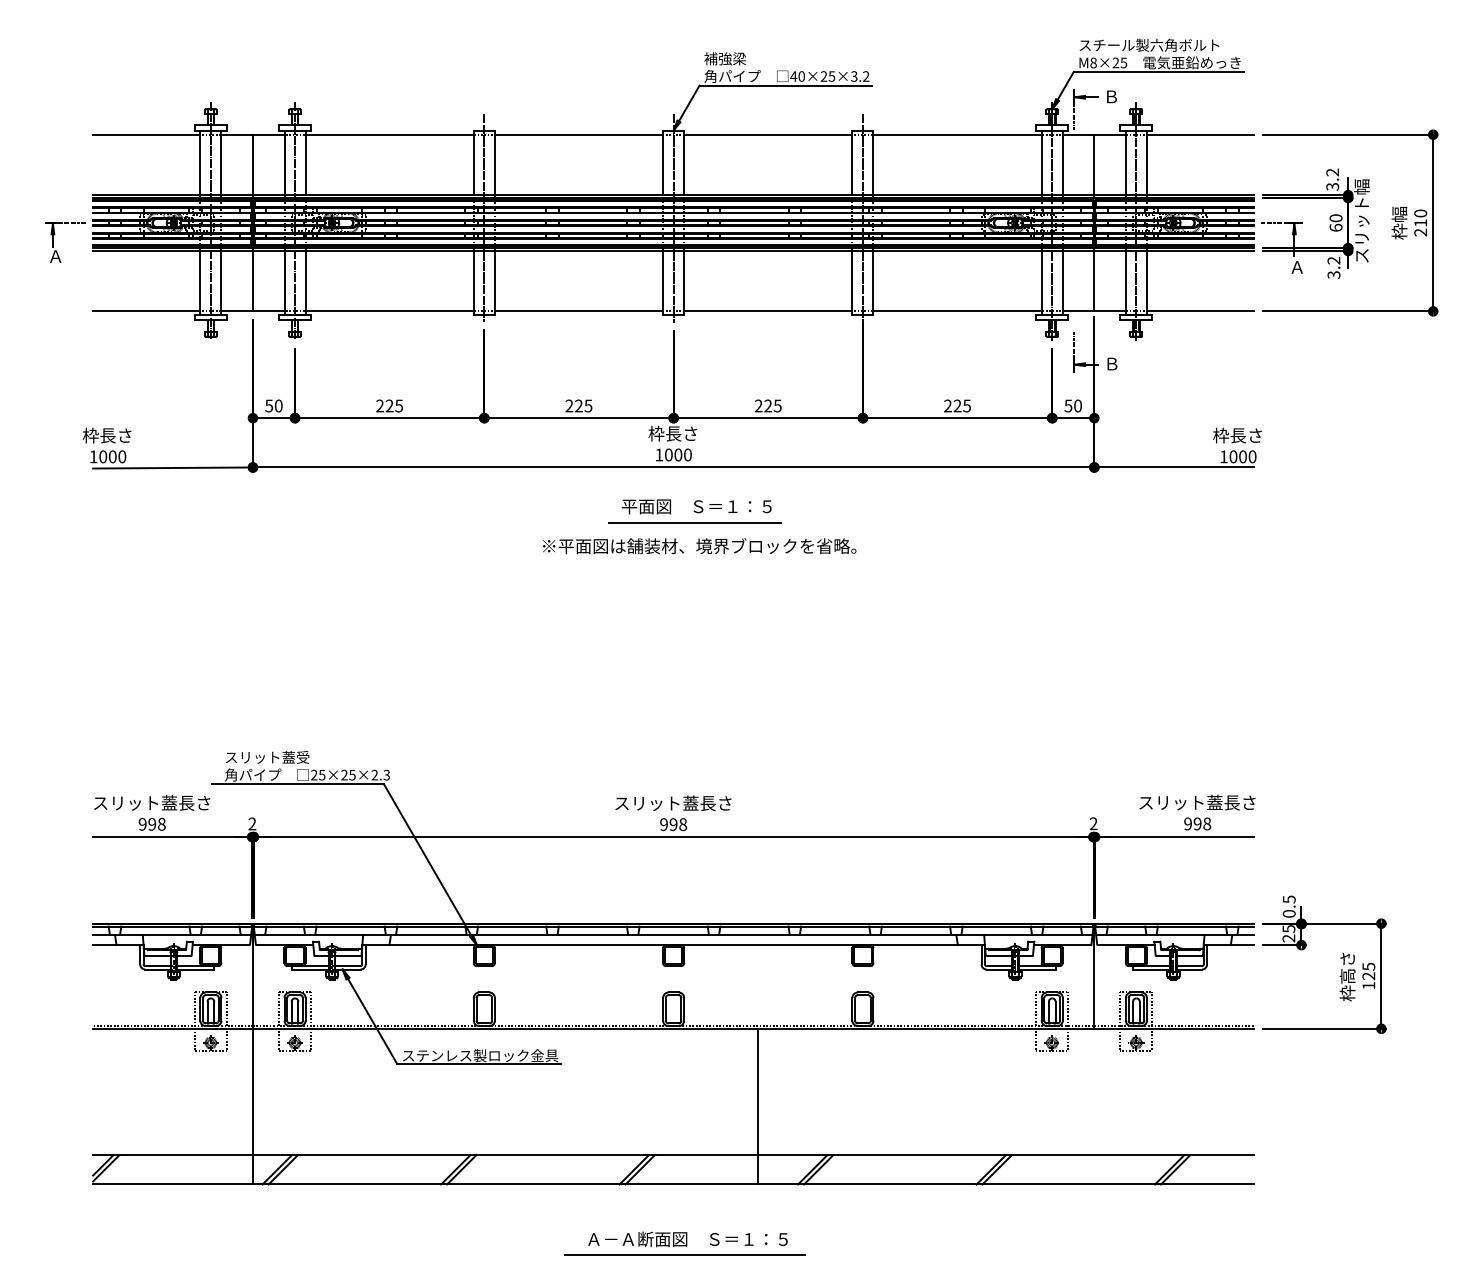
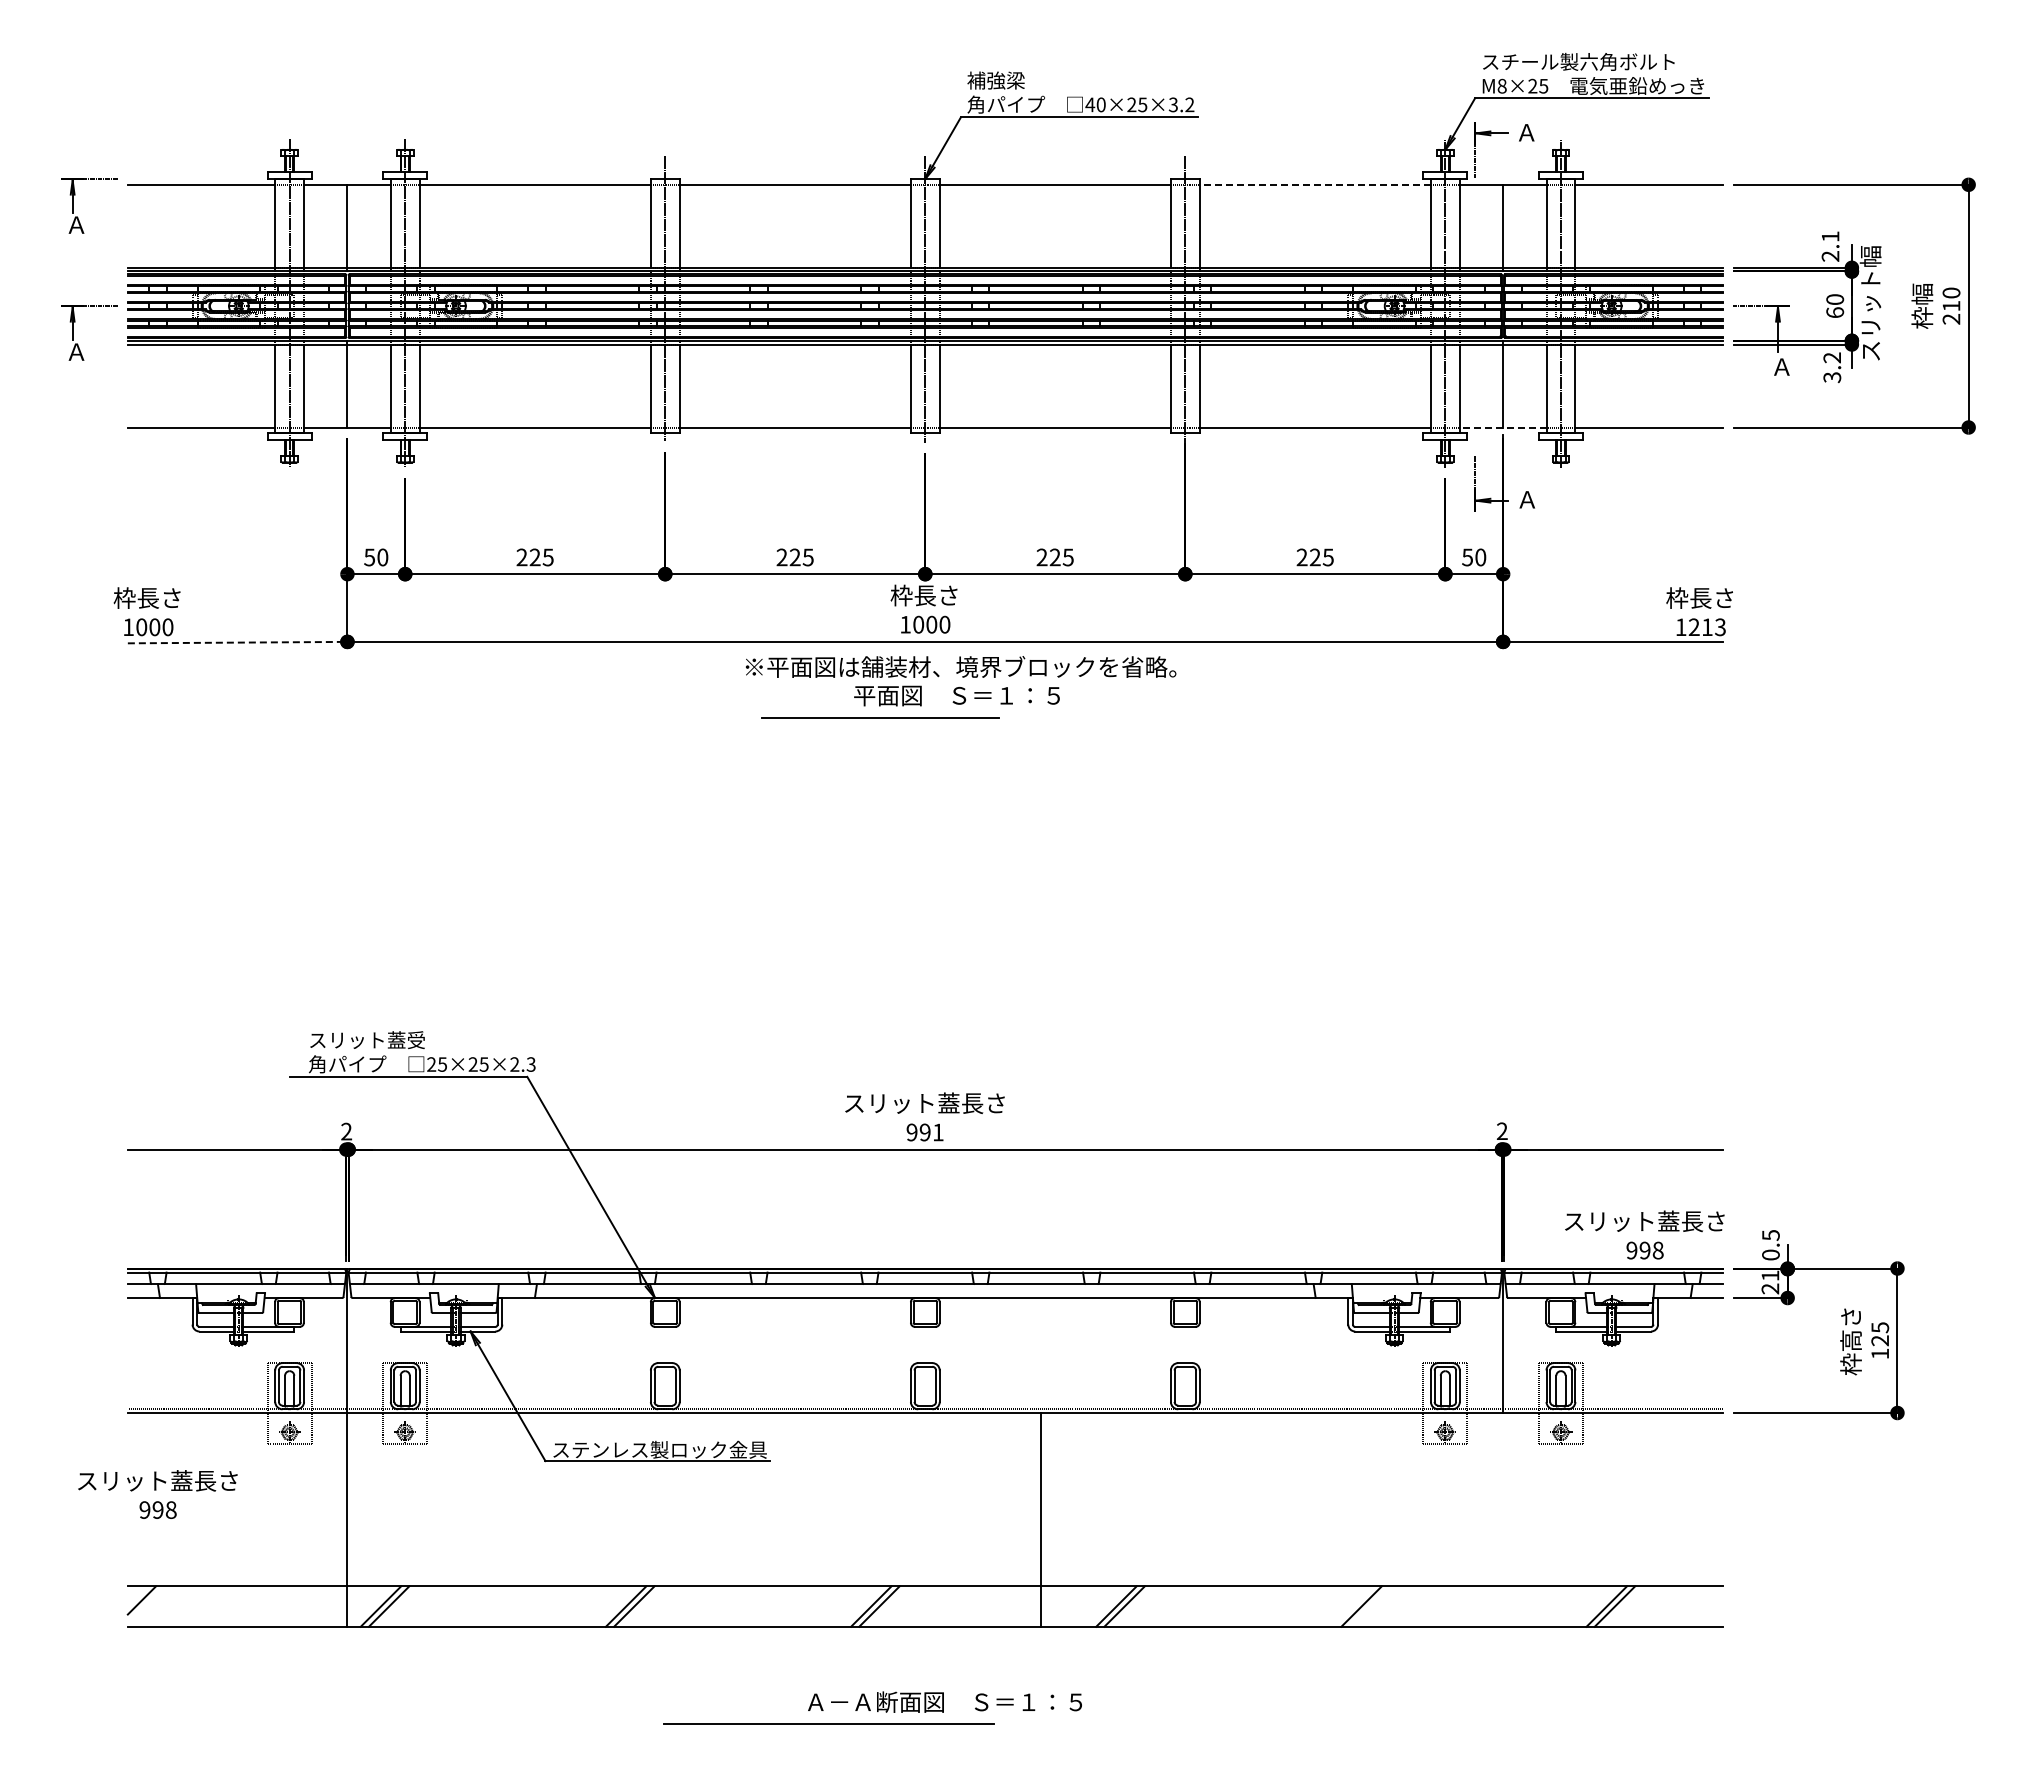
text: (1111, 96) -> (1526, 132), Ｂ -> Ａ
line: (957, 134) -> (1315, 184), solid -> dashed
part: (53, 149) -> (73, 205), added
text: (1332, 179) -> (1830, 246), 3.2 -> 2.1
line: (1093, 311) -> (1502, 427), solid -> dashed
text: (1112, 363) -> (1527, 499), Ｂ -> Ａ
text: (1242, 456) -> (1706, 627), 1000 -> 1213
line: (172, 467) -> (237, 642), solid -> dashed
line: (694, 522) -> (880, 717), moved
text: (700, 545) -> (961, 666), moved
text: (151, 812) -> (157, 1494), moved
text: (1197, 812) -> (1644, 1234), moved
text: (683, 824) -> (938, 1132), 998 -> 991
text: (1288, 928) -> (1770, 1275), 25 -> 21
line: (105, 1168) -> (145, 1604), removed
line: (997, 1169) -> (1369, 1606), removed
line: (684, 1254) -> (828, 1723), moved

